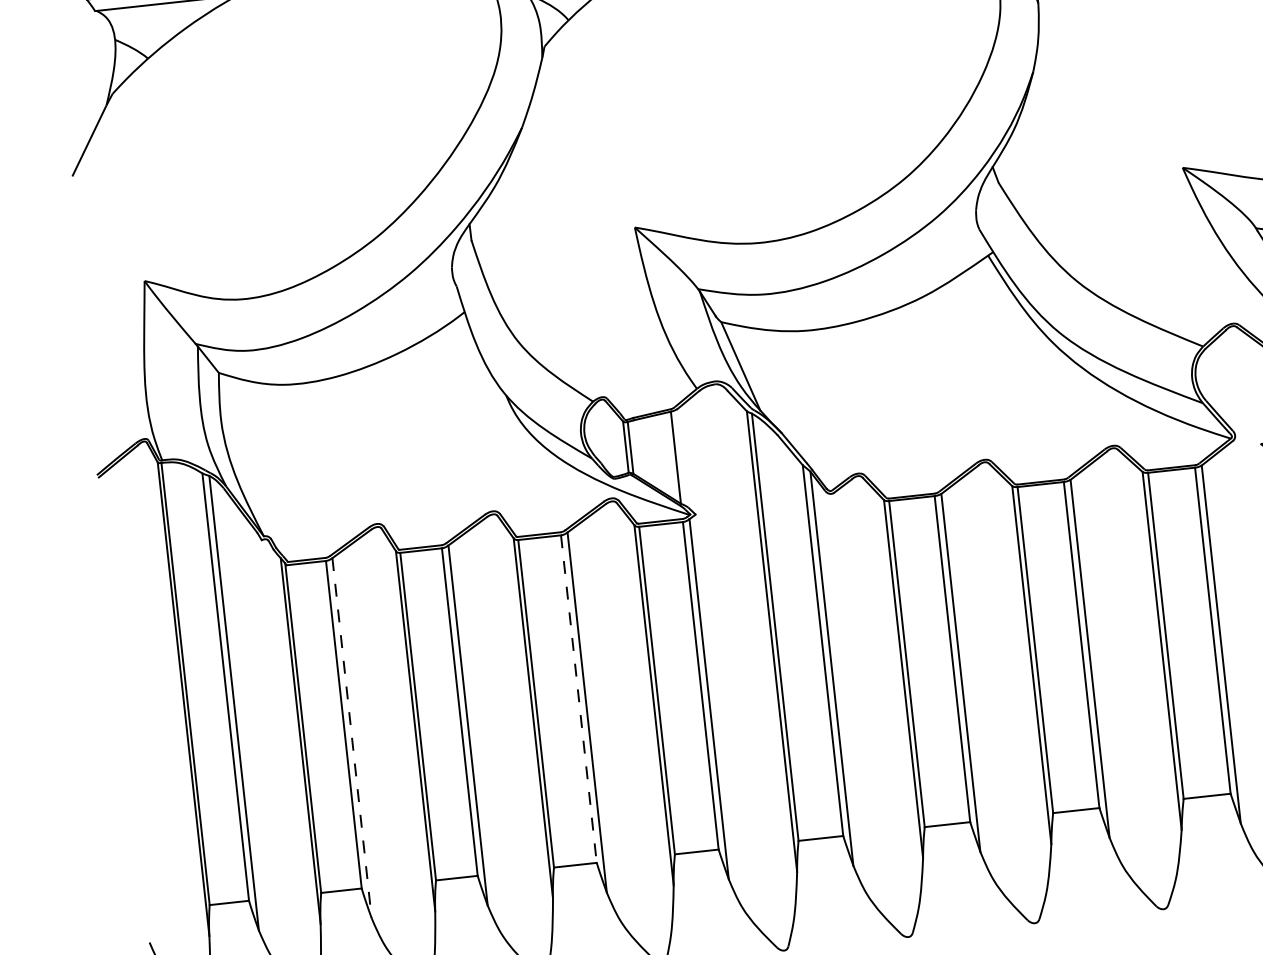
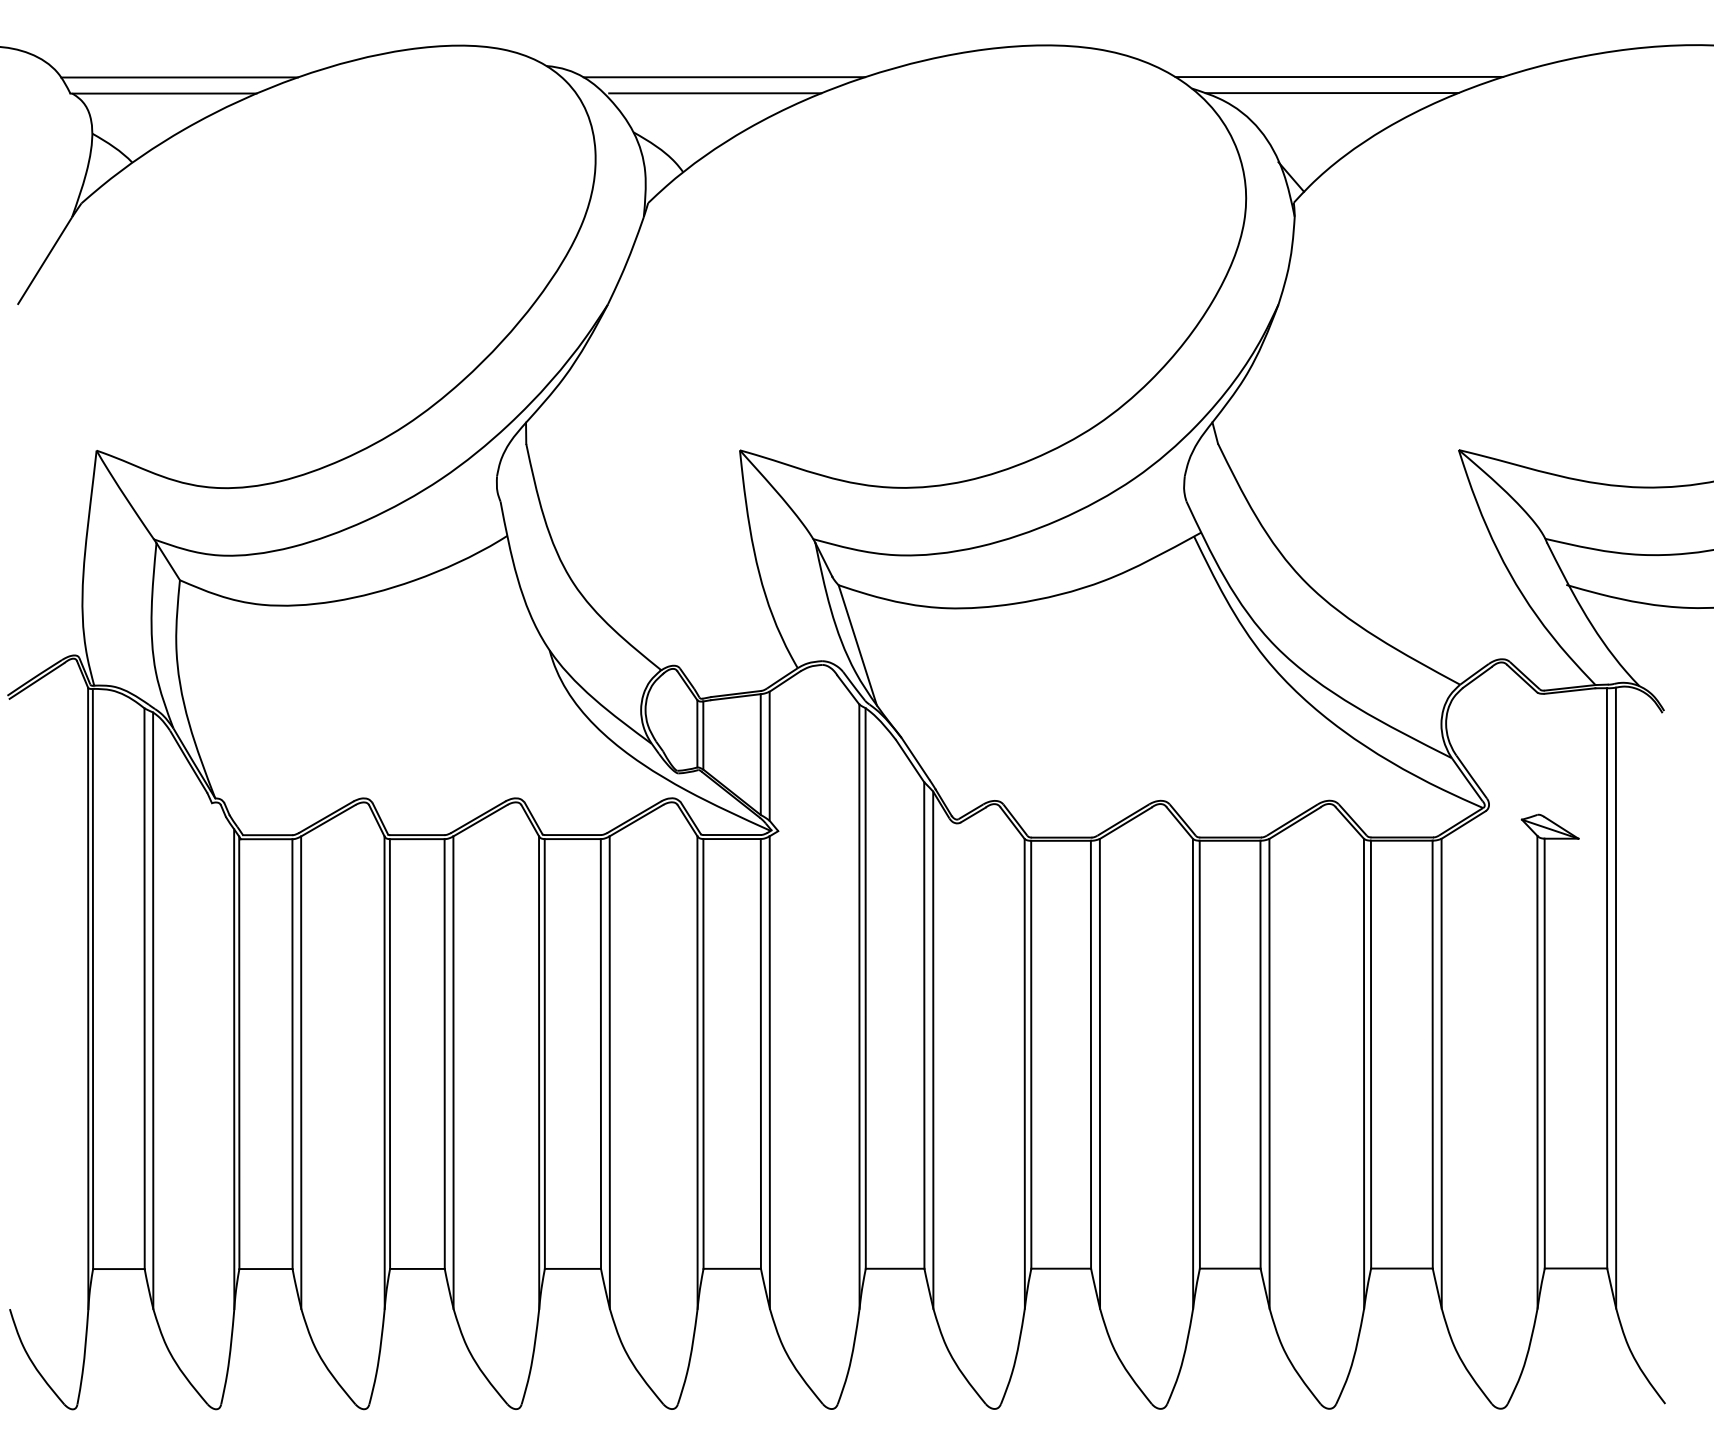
line: (682, 457) -> (769, 755), added
line: (578, 698) -> (600, 1053), dashed -> solid
line: (352, 738) -> (301, 1073), dashed -> solid

